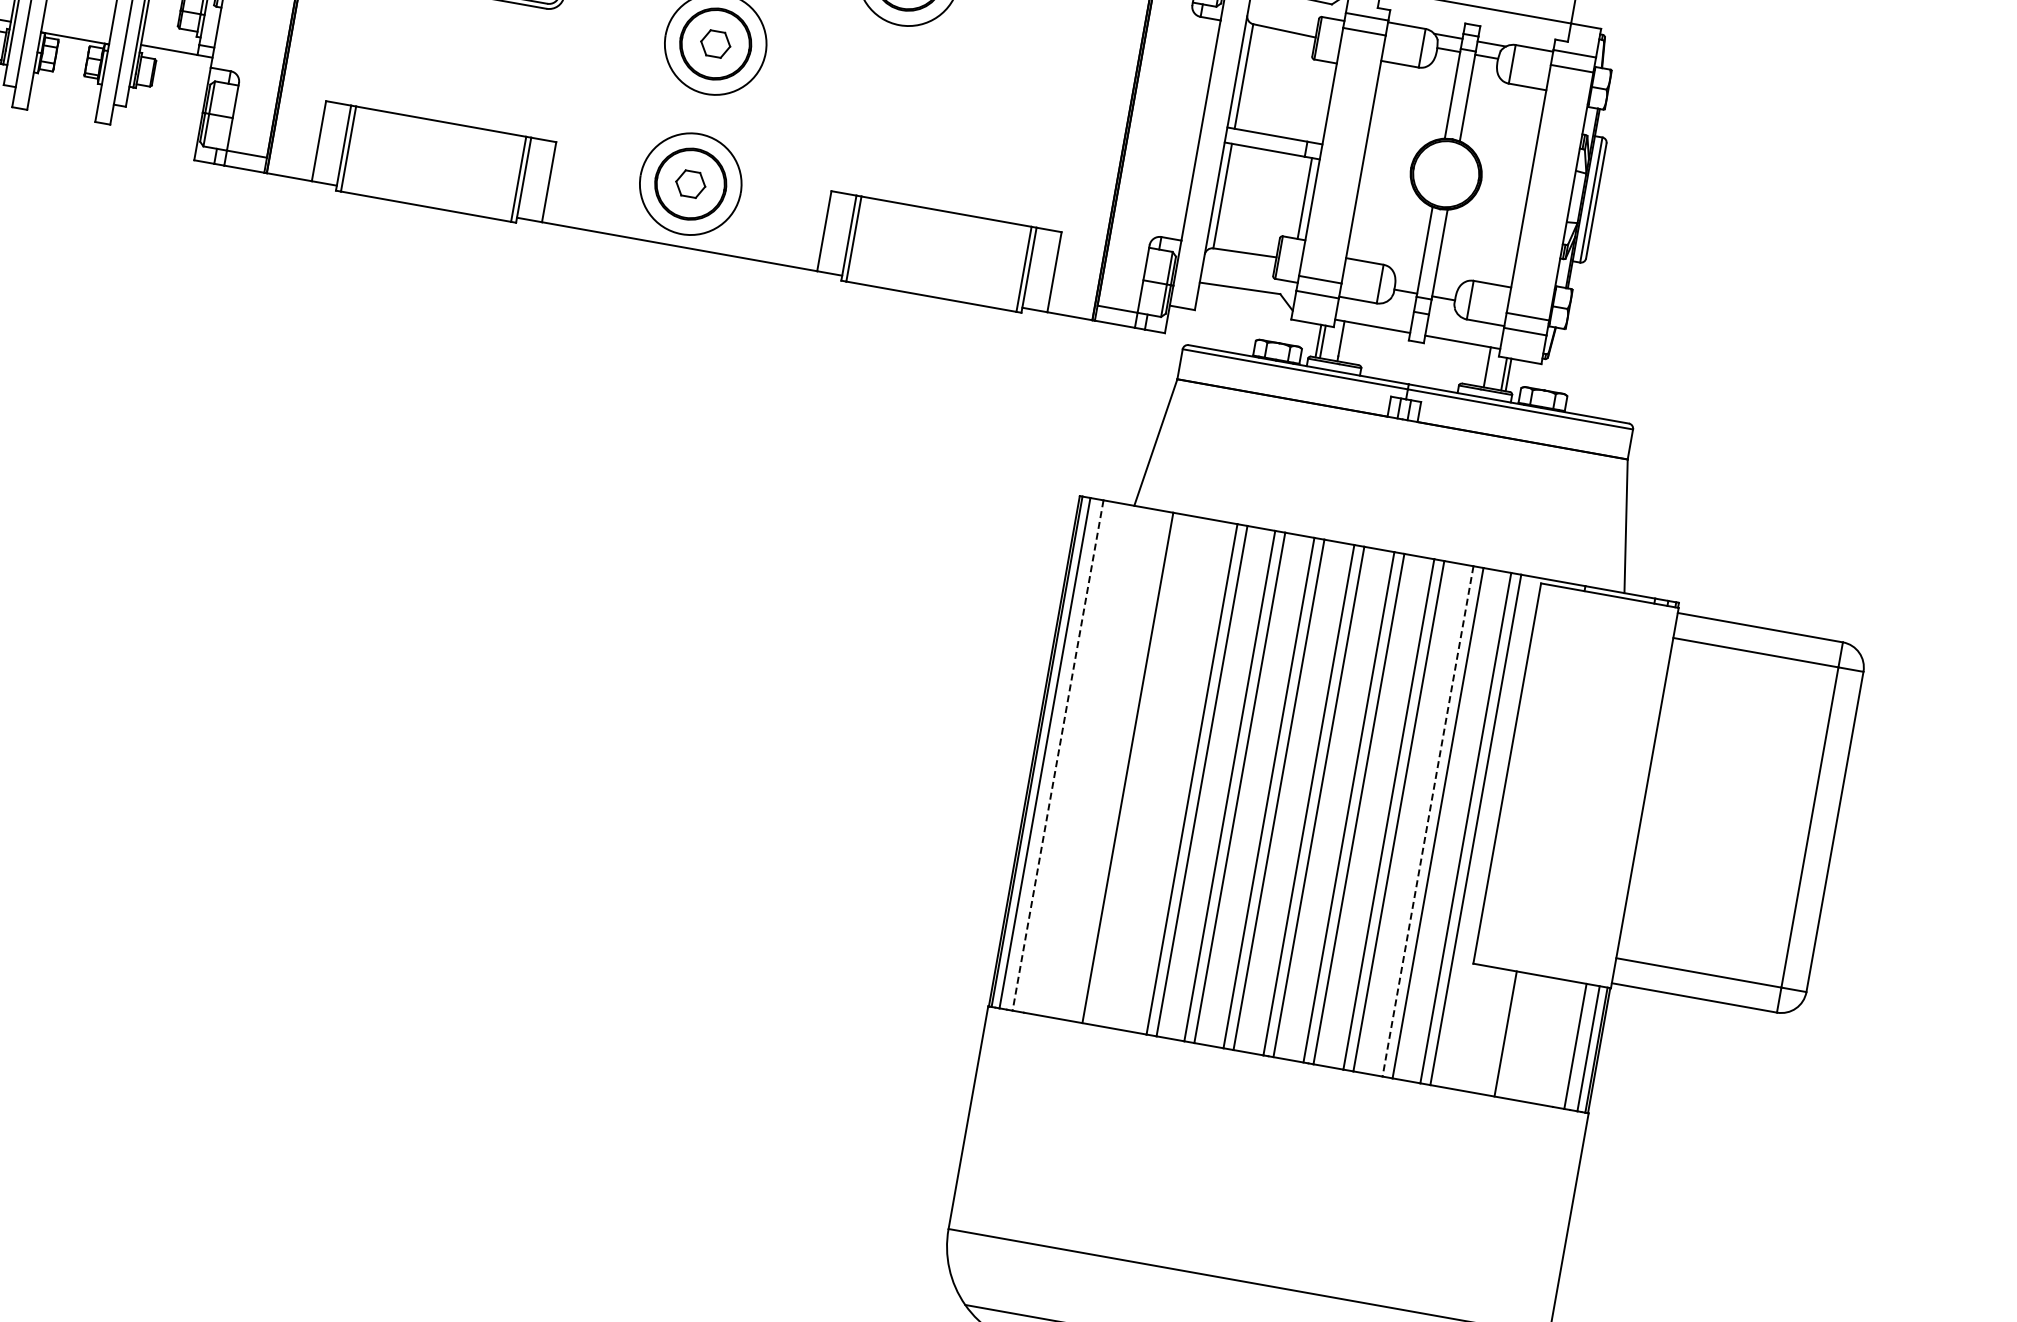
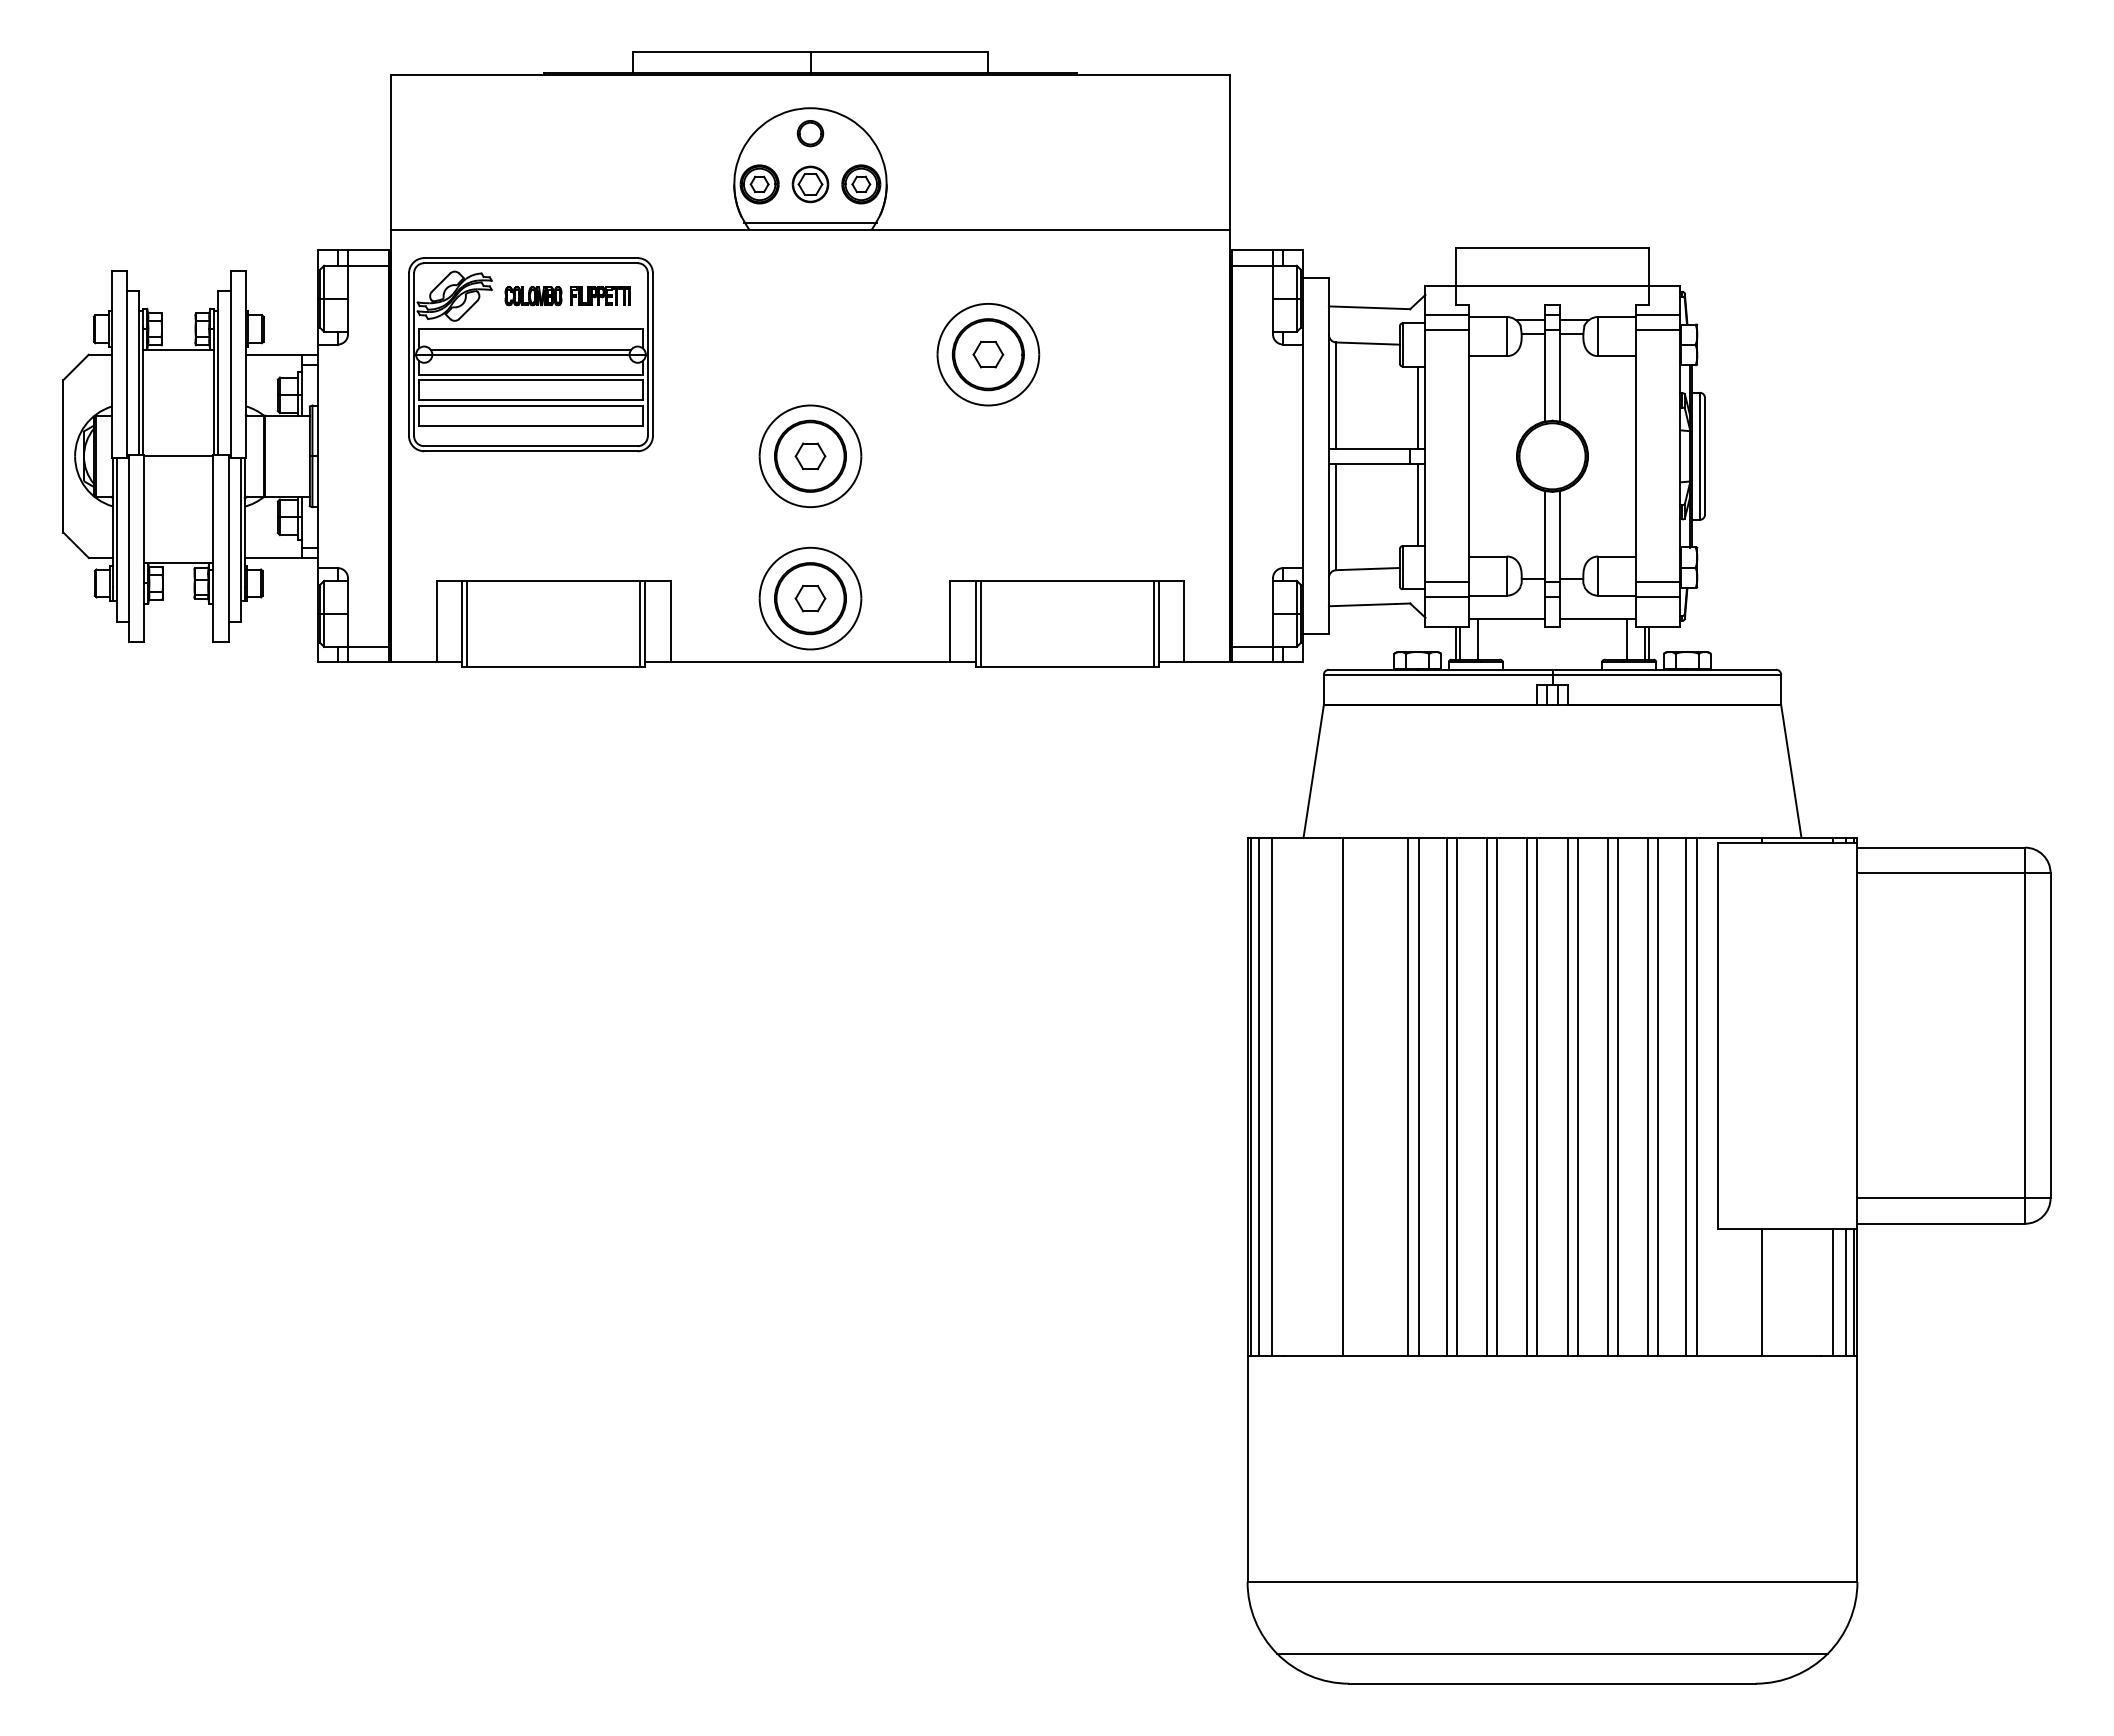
line: (1321, 102) -> (1417, 407), added
line: (1058, 756) -> (1272, 1097), dashed -> solid
line: (1428, 822) -> (1648, 1097), dashed -> solid

